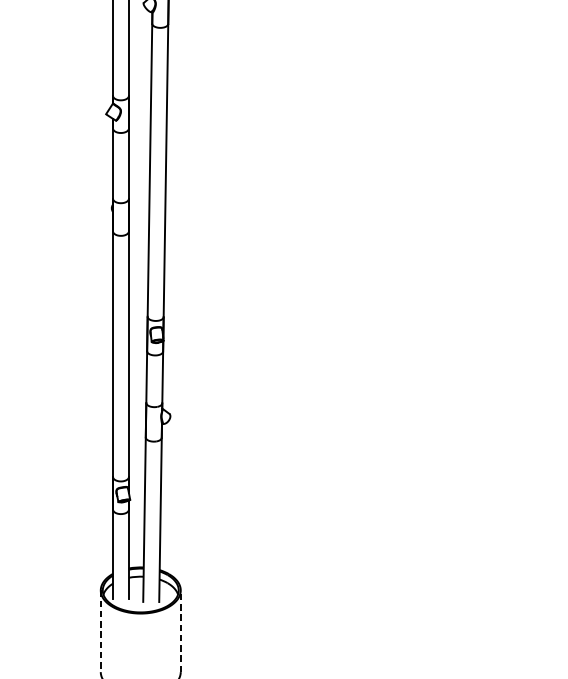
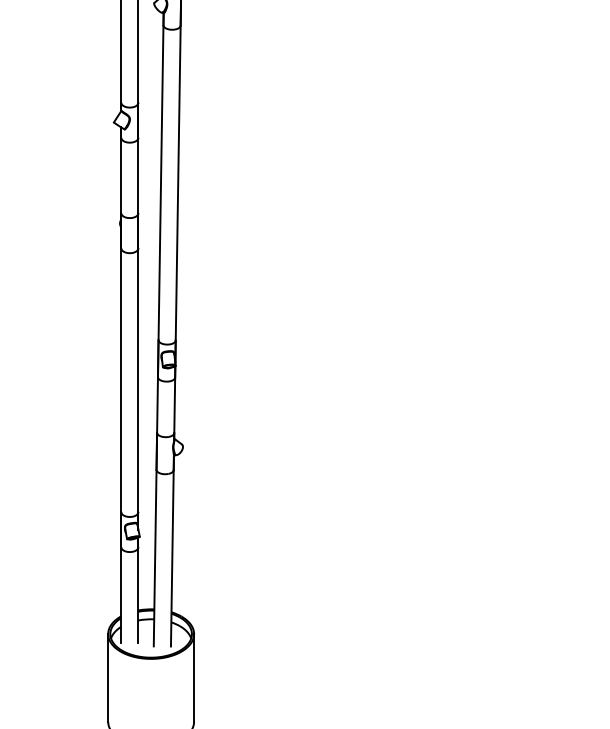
line: (101, 630) -> (108, 677), dashed -> solid
line: (181, 630) -> (194, 677), dashed -> solid

